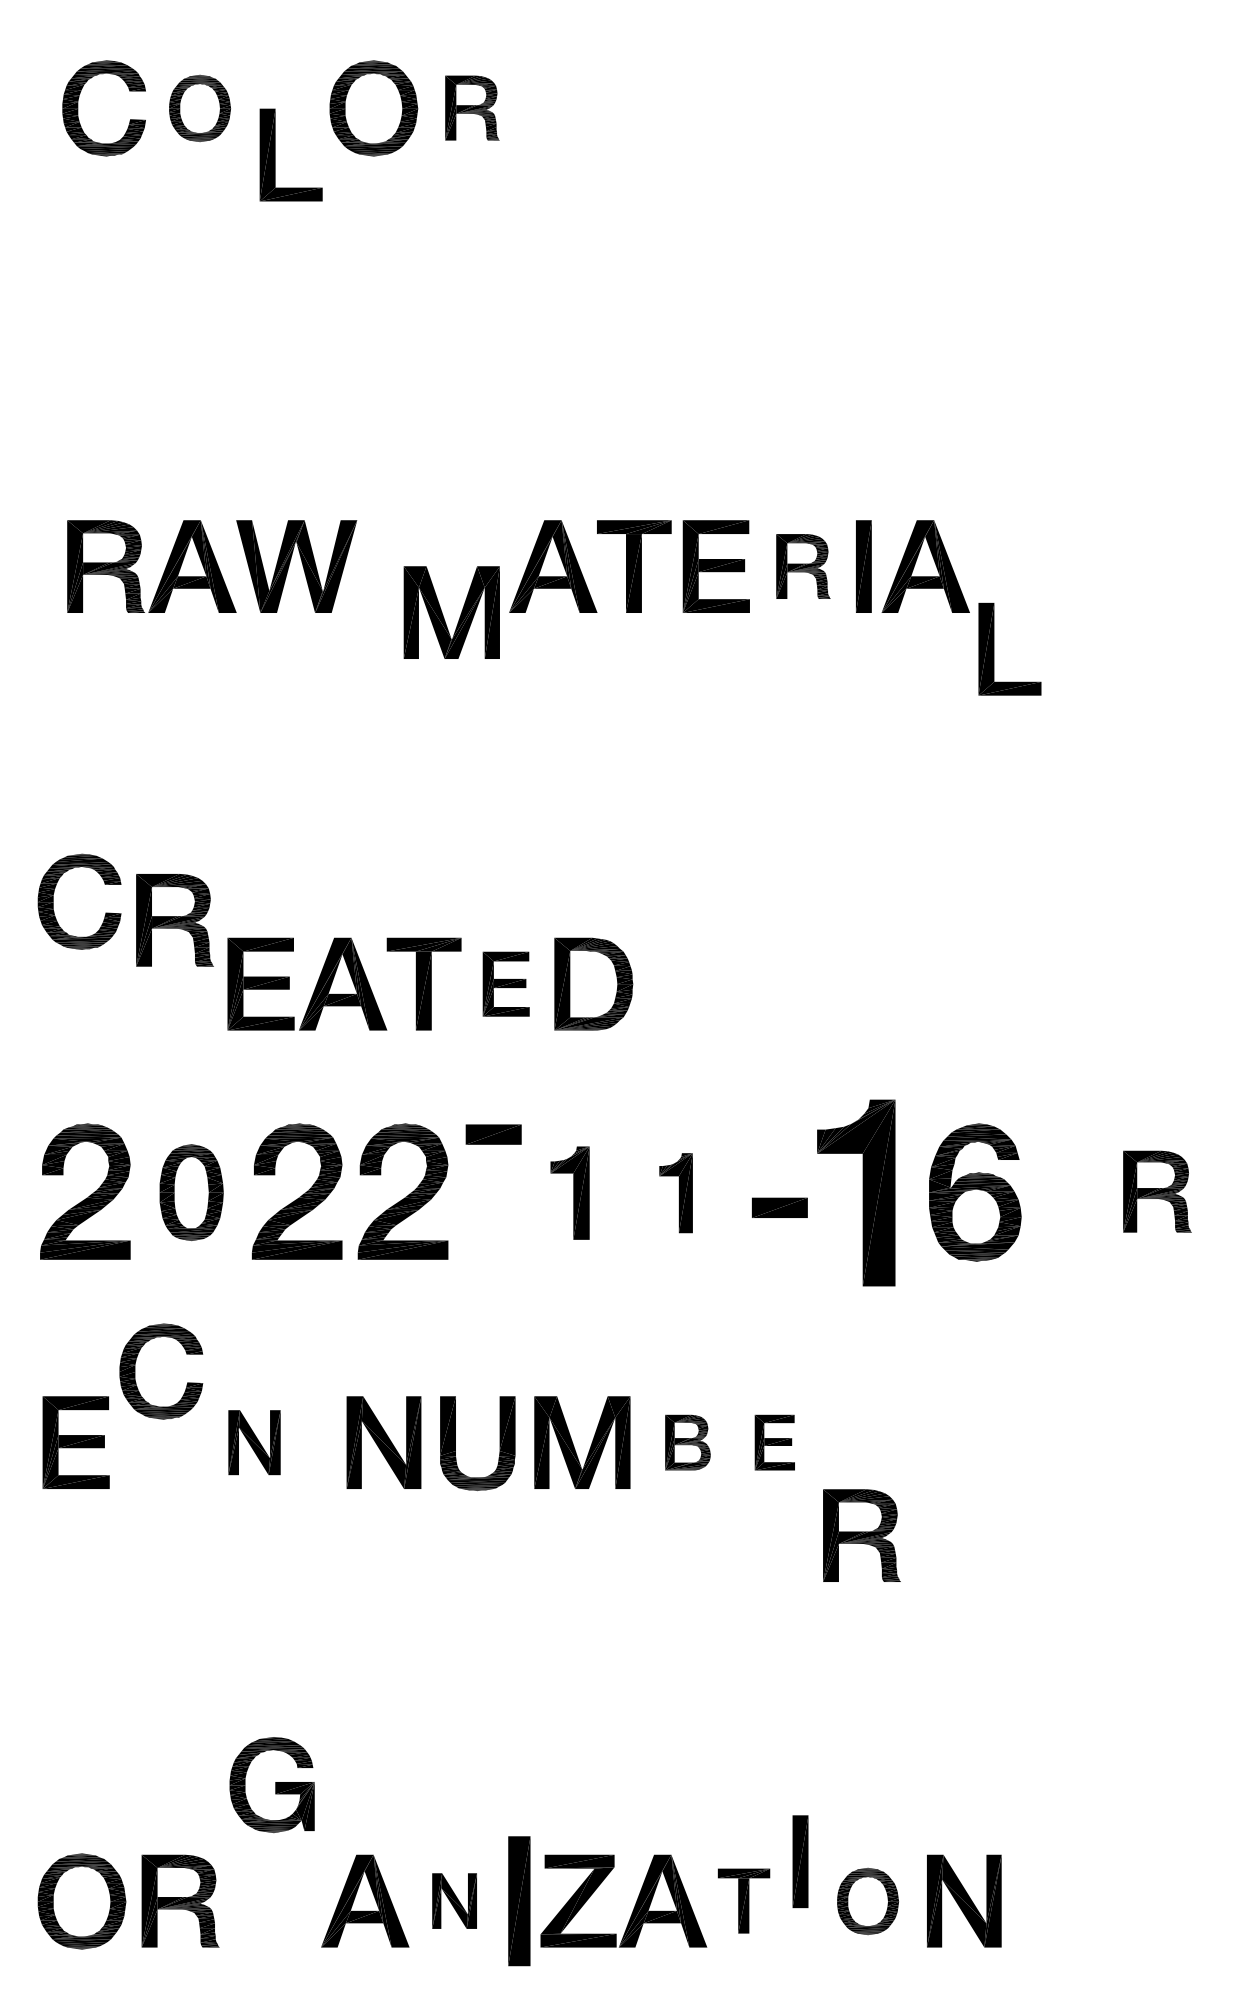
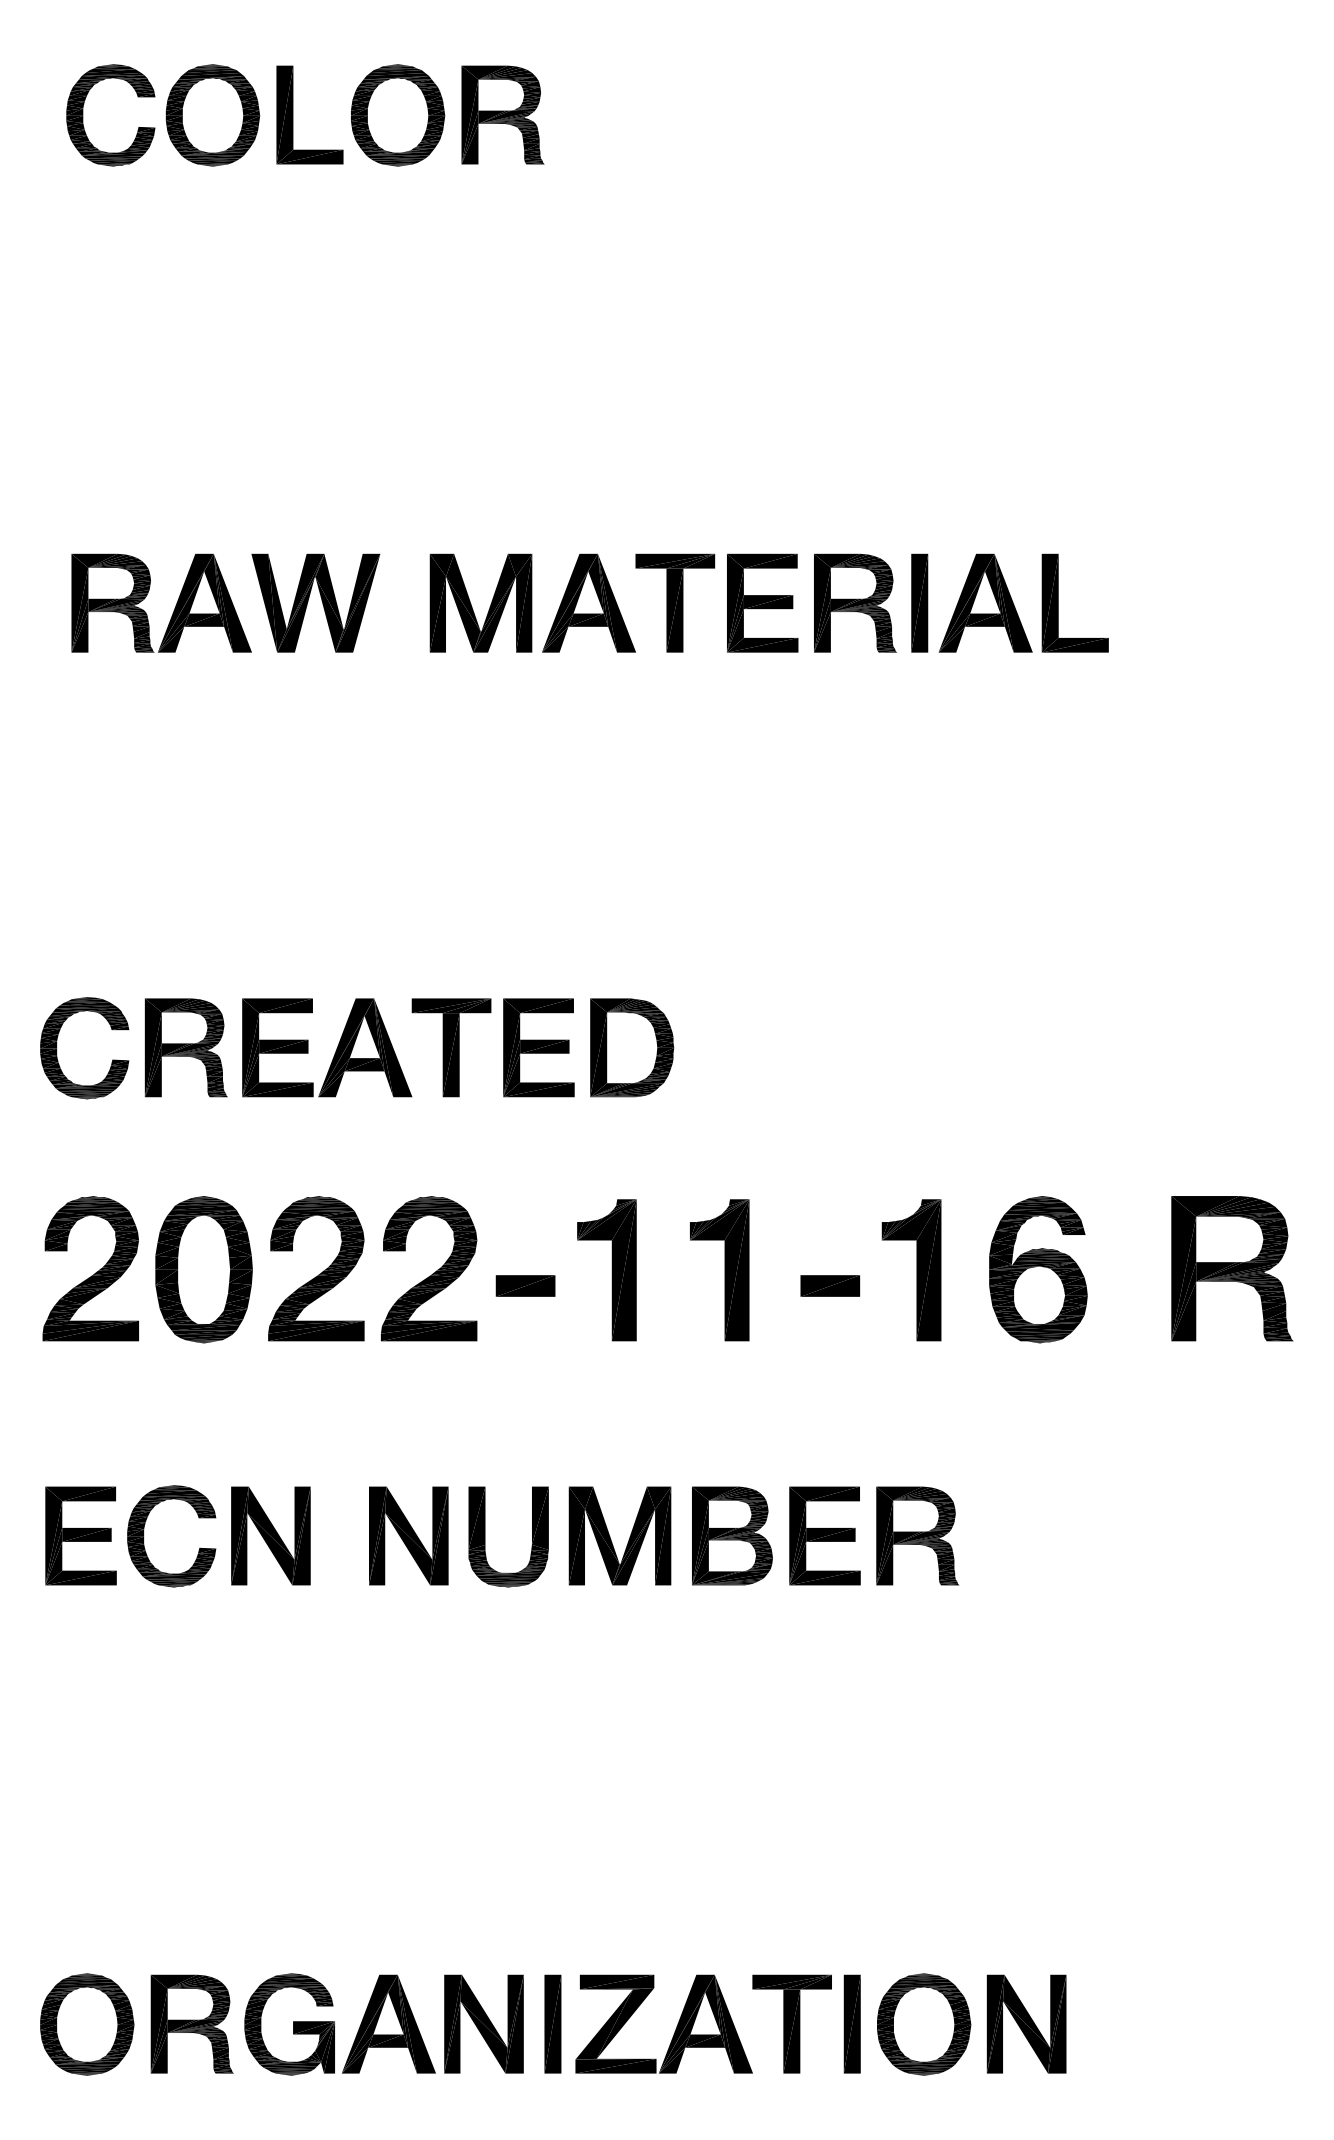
part: (472, 107) -> (502, 114), size x1.43
part: (199, 108) -> (212, 115), size x1.43
part: (275, 154) -> (293, 114), moved
part: (803, 565) -> (855, 602), size x1.43
part: (443, 615) -> (472, 606), moved
part: (994, 648) -> (1058, 602), moved
part: (54, 902) -> (57, 1048), moved
part: (174, 920) -> (185, 1047), moved
part: (505, 983) -> (538, 1047), size x1.43
part: (493, 1134) -> (525, 1285), moved
part: (1157, 1191) -> (1232, 1268), size x1.67
part: (191, 1192) -> (203, 1269), size x1.43
part: (569, 1193) -> (606, 1270), size x1.43
part: (675, 1193) -> (719, 1270), size x1.67
part: (856, 1193) -> (911, 1270), size x0.71
part: (135, 1371) -> (144, 1536), moved
part: (254, 1442) -> (270, 1535), size x1.43
part: (688, 1442) -> (732, 1535), size x1.67
part: (774, 1442) -> (824, 1535), size x1.67
part: (861, 1535) -> (917, 1535), moved
part: (271, 1785) -> (289, 2024), moved
part: (799, 1861) -> (851, 2023), moved
part: (454, 1900) -> (483, 2023), size x1.67
part: (518, 1900) -> (552, 2023), size x0.71
part: (743, 1900) -> (791, 2023), size x1.43
part: (868, 1901) -> (924, 2024), size x1.43

